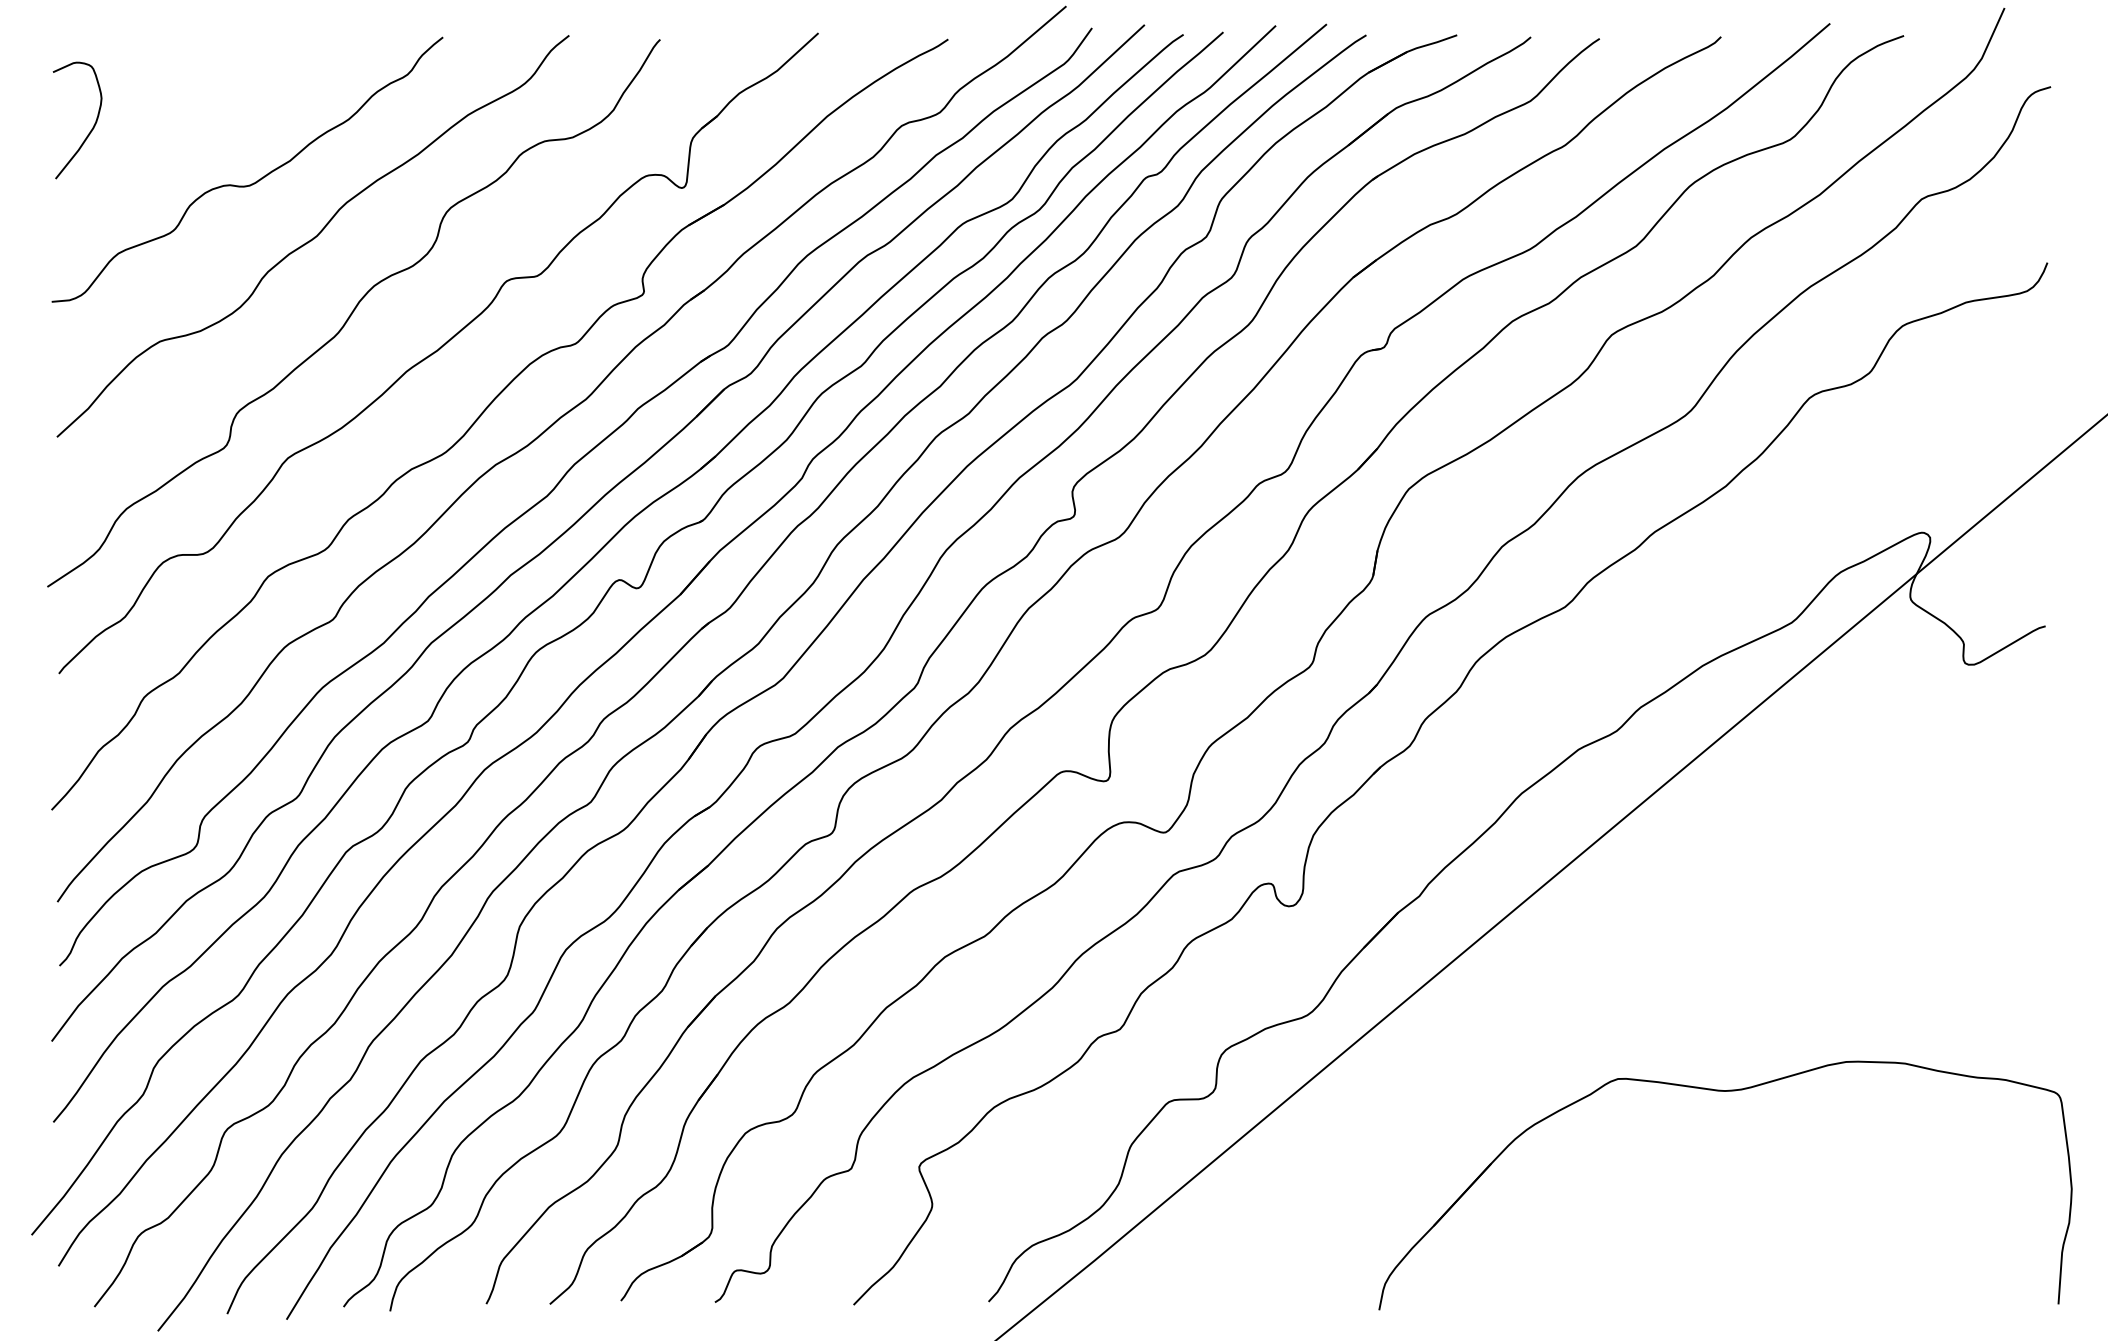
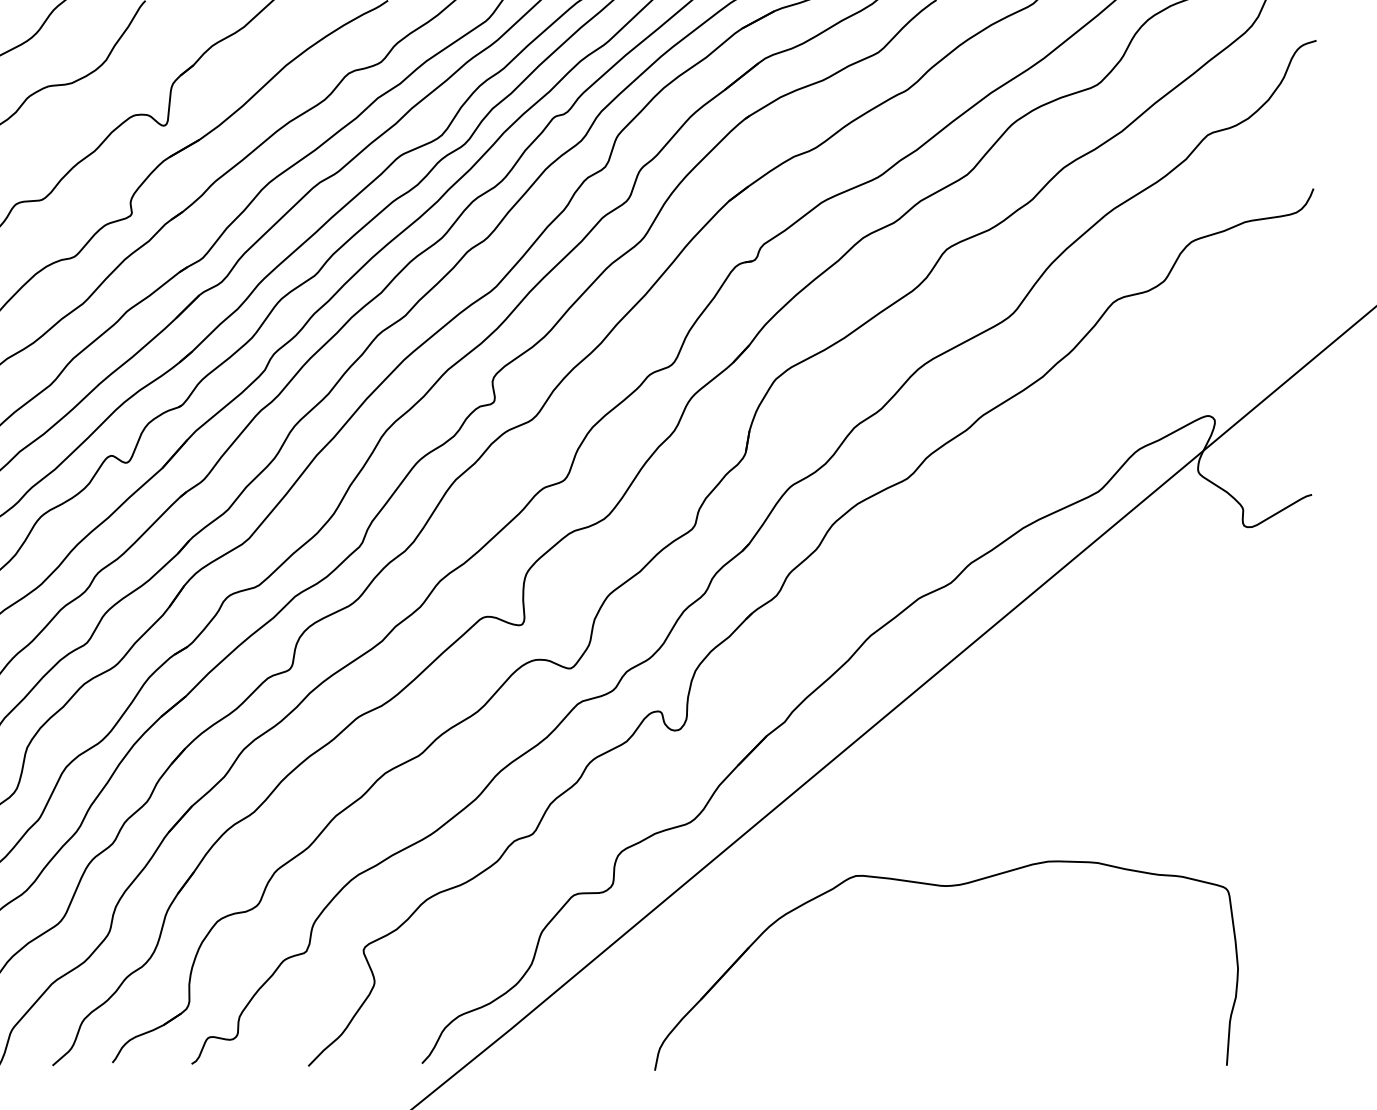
part: (1725, 1091) -> (946, 886), moved

